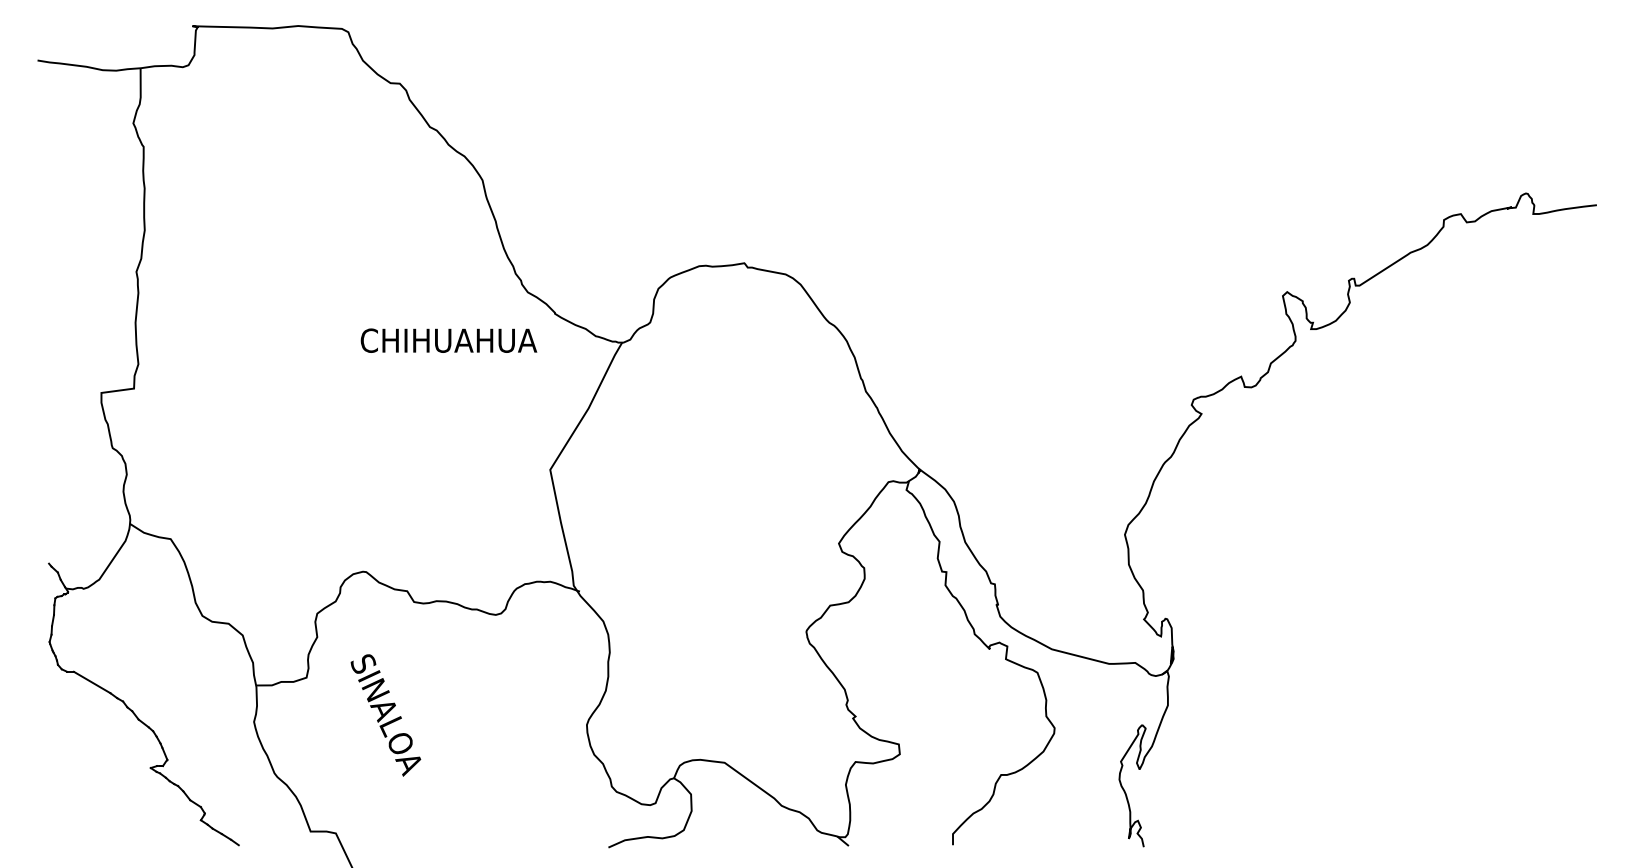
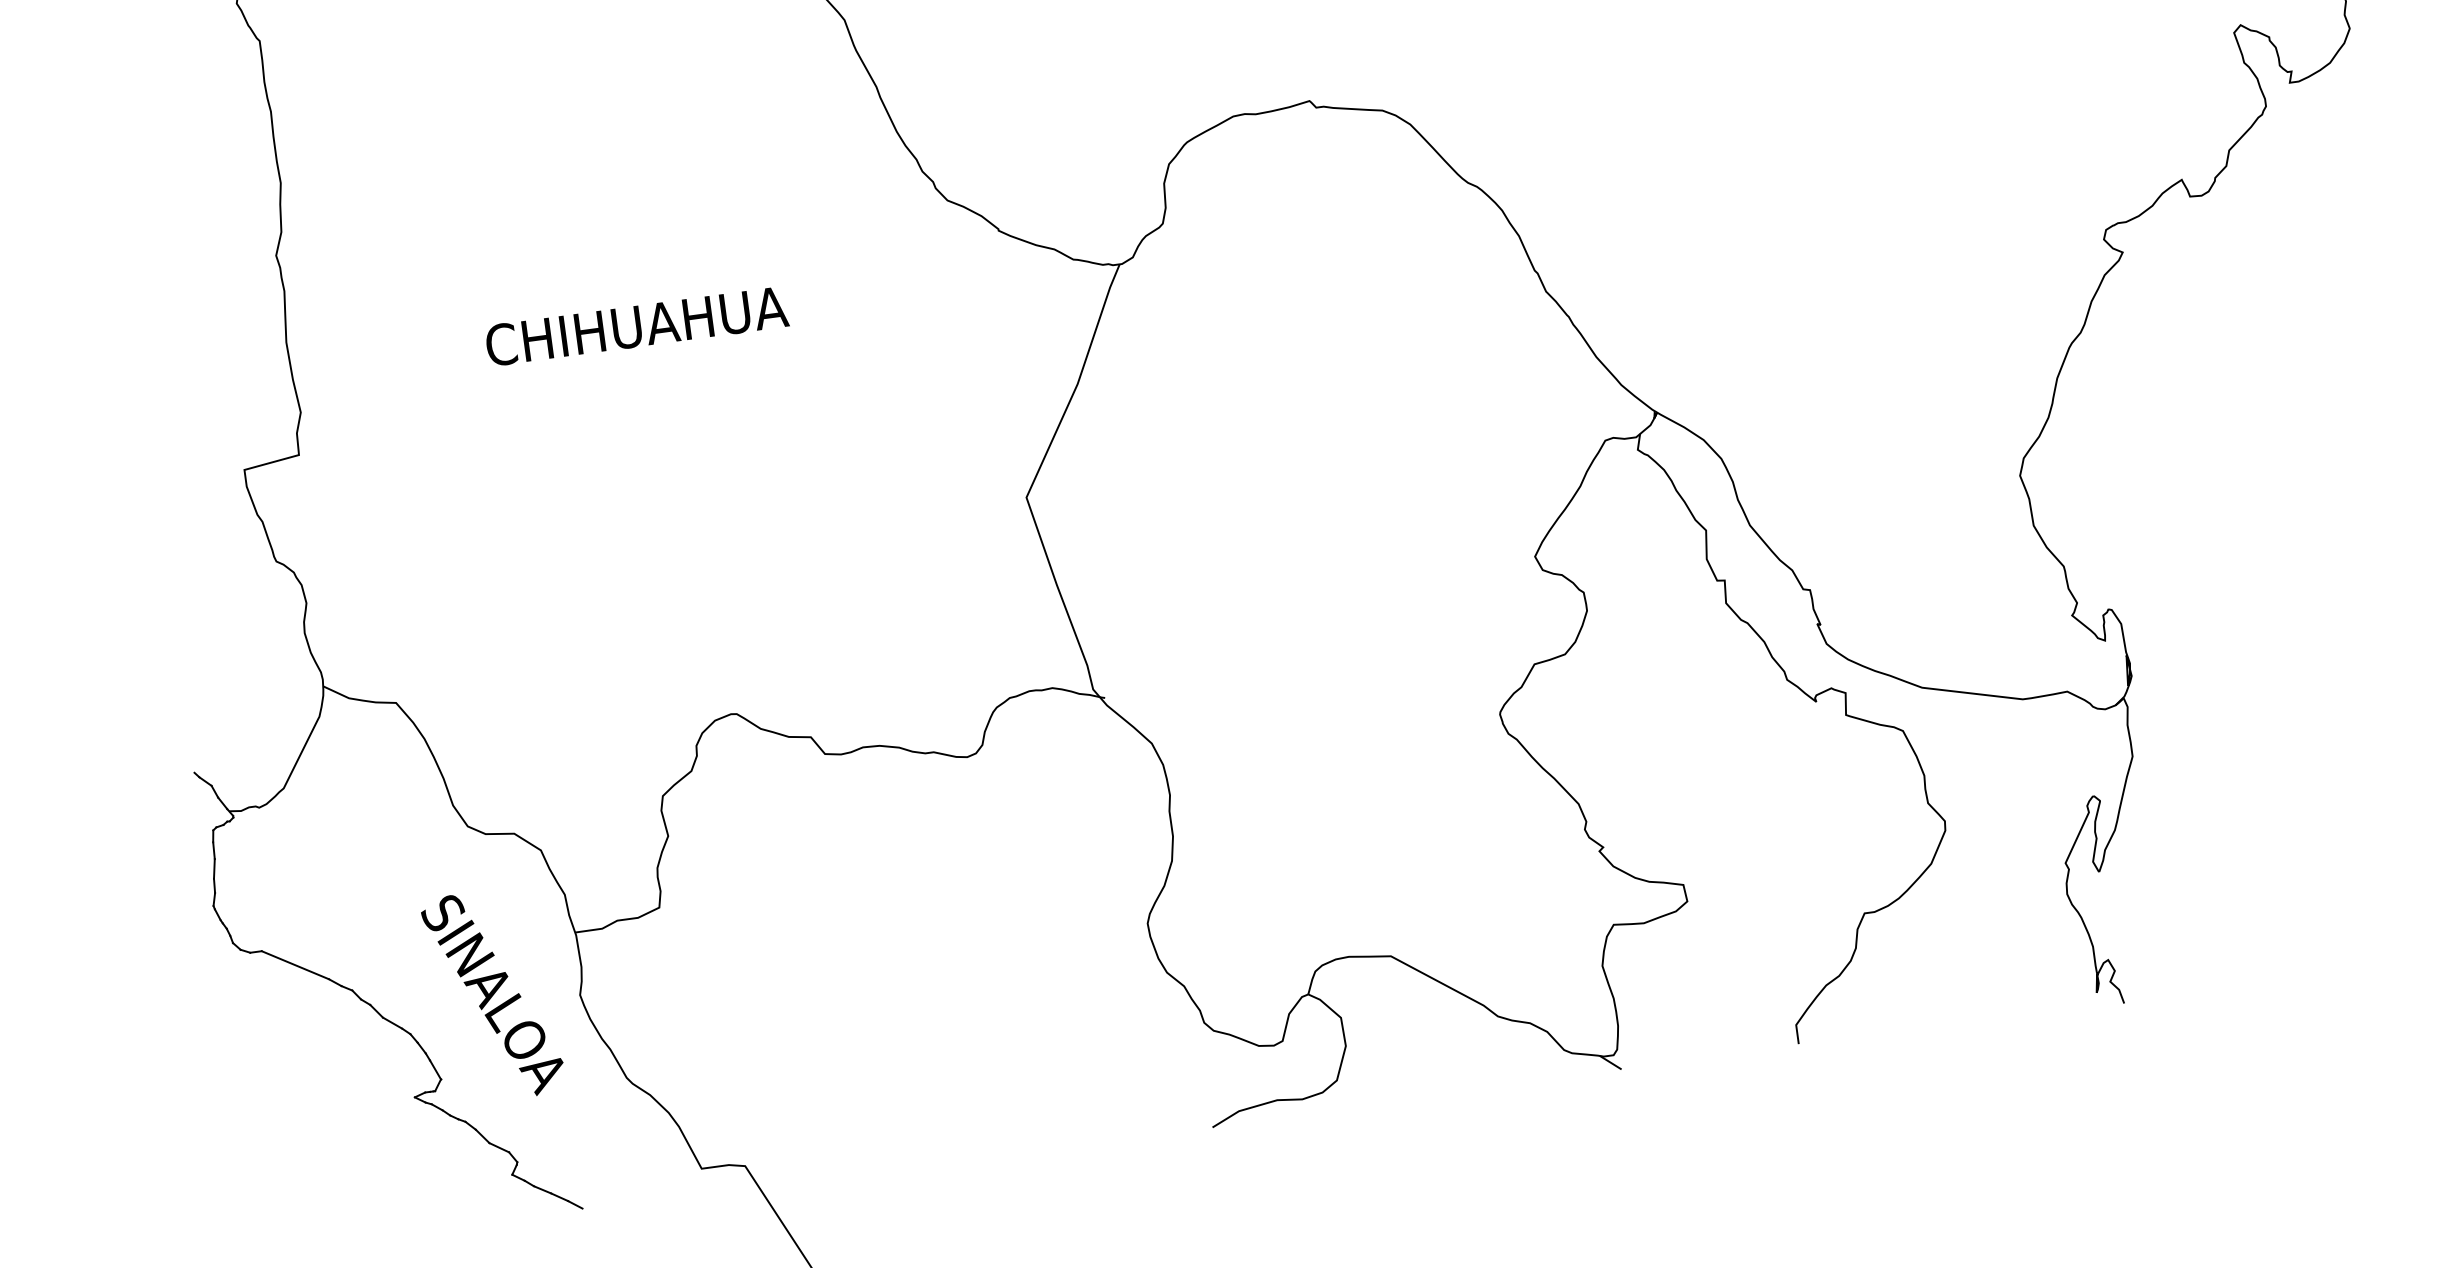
text: (448, 340) -> (636, 326), moved
text: (385, 715) -> (492, 995), moved

